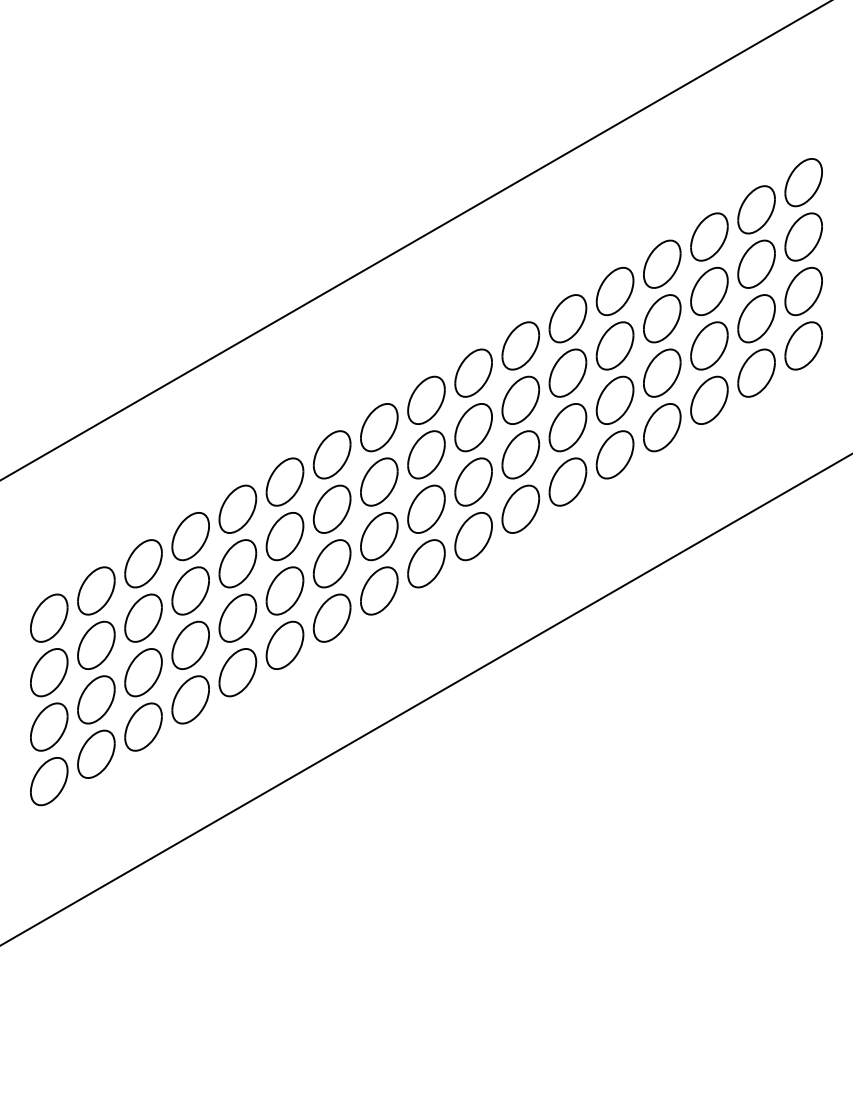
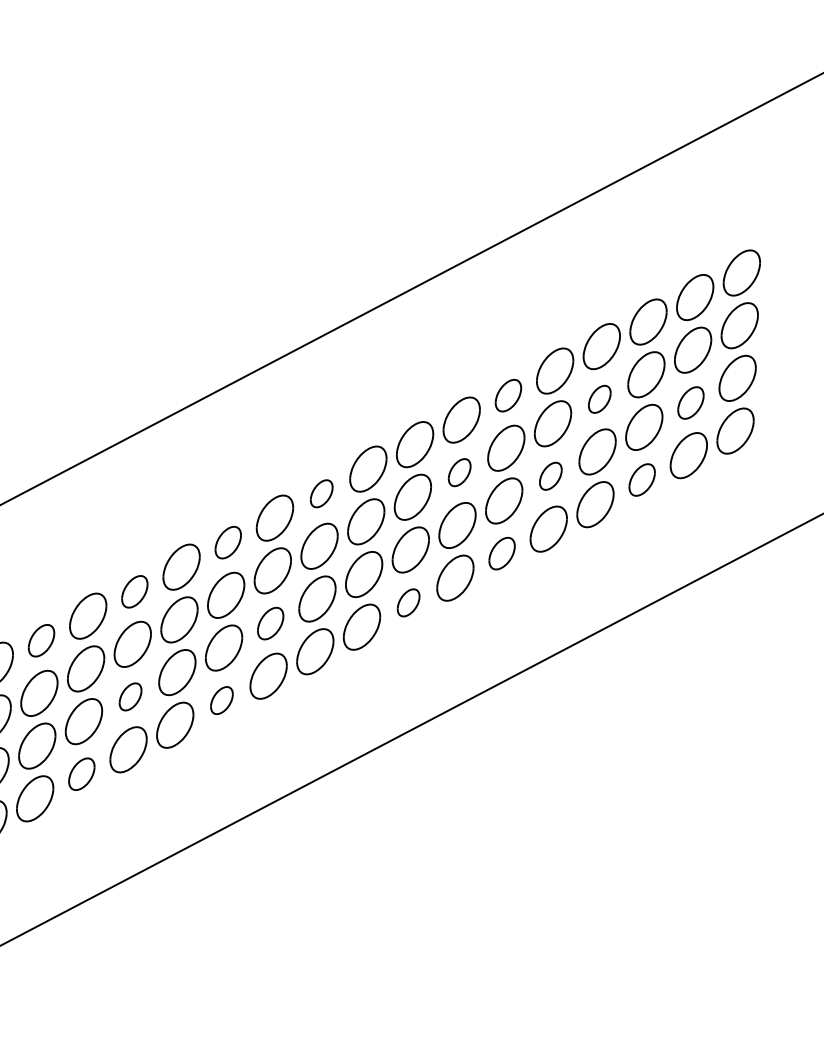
part: (567, 318) -> (508, 395), size x0.7
part: (662, 318) -> (599, 399), size x0.6
part: (756, 318) -> (690, 402), size x0.7
part: (520, 399) -> (459, 471), size x0.6
part: (614, 399) -> (550, 475), size x0.6
part: (709, 399) -> (642, 479), size x0.7
part: (379, 427) -> (321, 493), size x0.6
part: (284, 481) -> (227, 542), size x0.7
part: (567, 481) -> (501, 553), size x0.7
part: (190, 536) -> (134, 591), size x0.7
part: (473, 536) -> (408, 602), size x0.6
part: (331, 563) -> (270, 623), size x0.7
part: (96, 590) -> (41, 640), size x0.7
part: (190, 644) -> (130, 696), size x0.6
part: (284, 644) -> (221, 699), size x0.6
part: (143, 726) -> (81, 773), size x0.7

